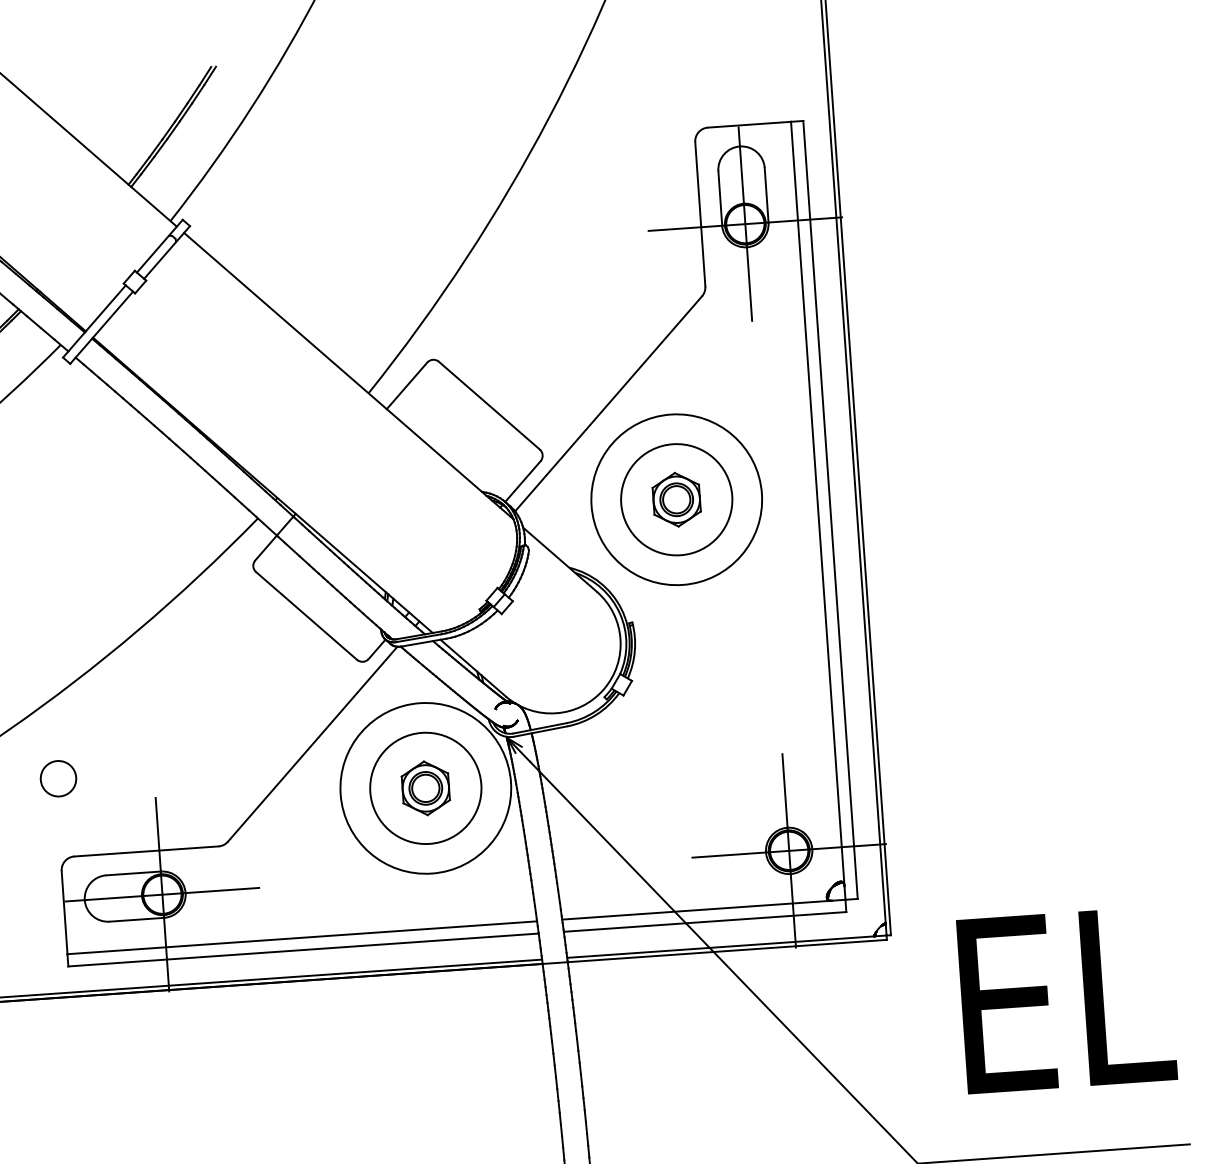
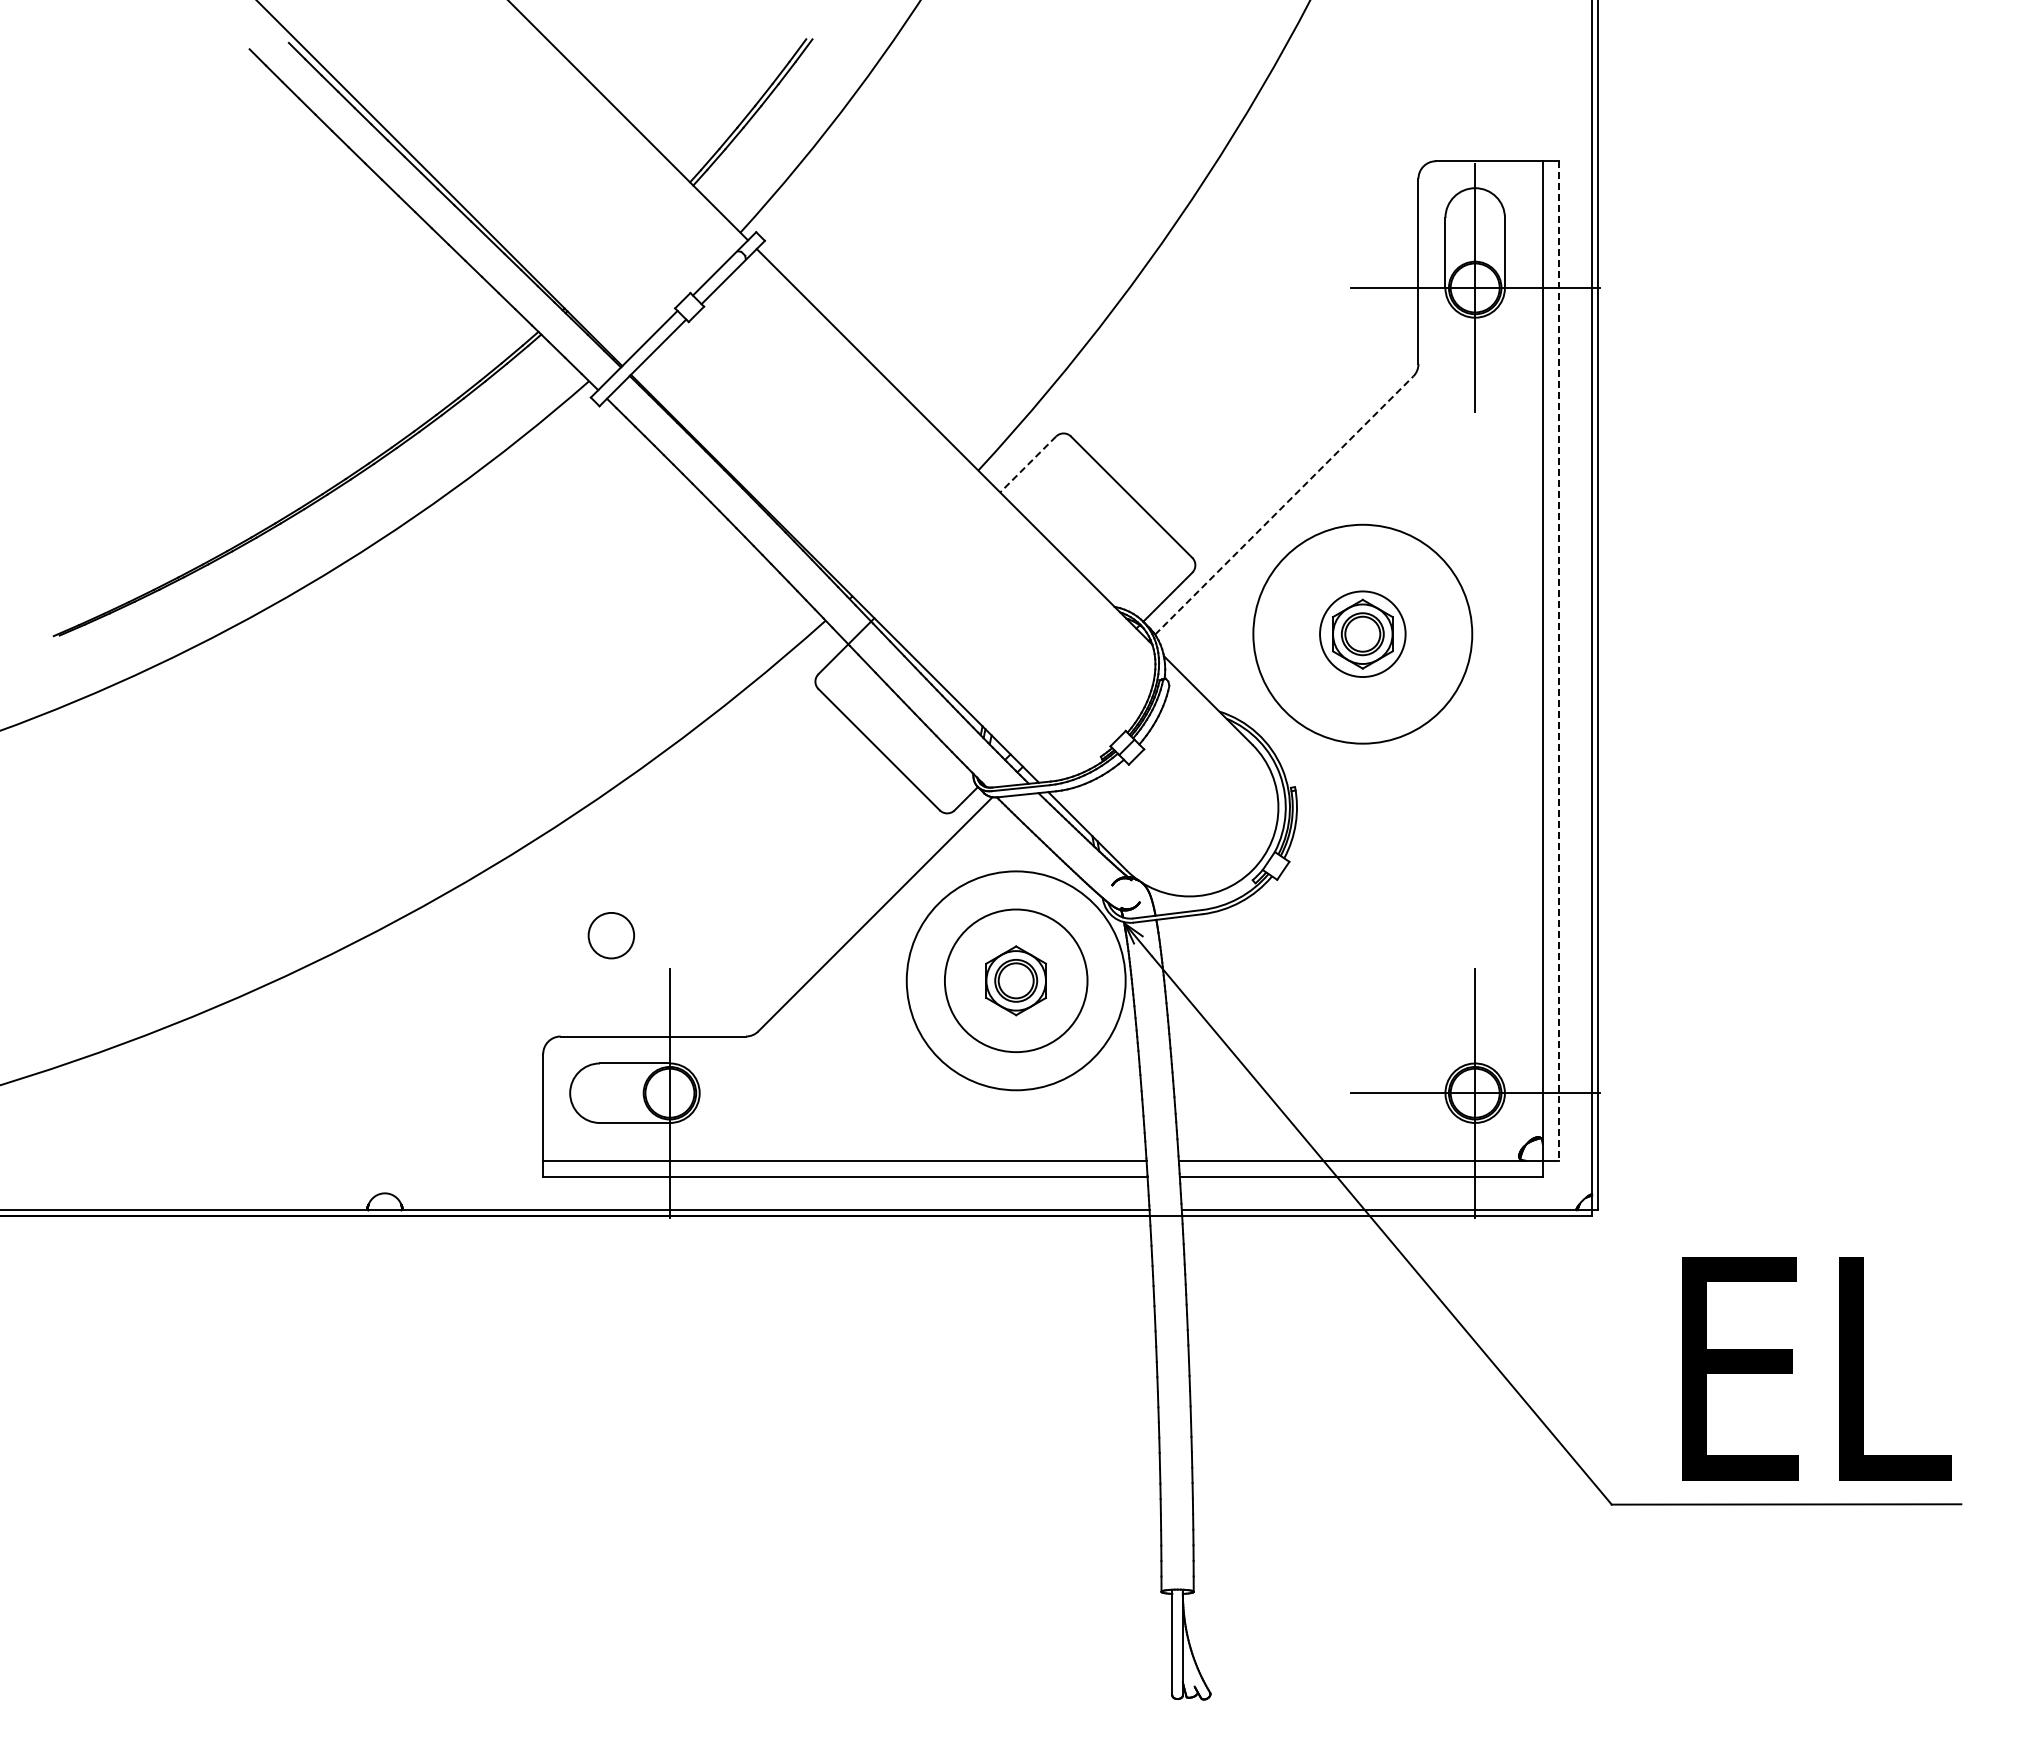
line: (407, 385) -> (1028, 464), solid -> dashed
line: (608, 403) -> (1284, 505), solid -> dashed
circle: (676, 499) -> (1362, 633), size x0.6
line: (830, 510) -> (1558, 661), solid -> dashed
circle: (57, 778) -> (610, 935), moved
line: (162, 894) -> (669, 1093), removed
text: (1066, 999) -> (1816, 1368), moved

